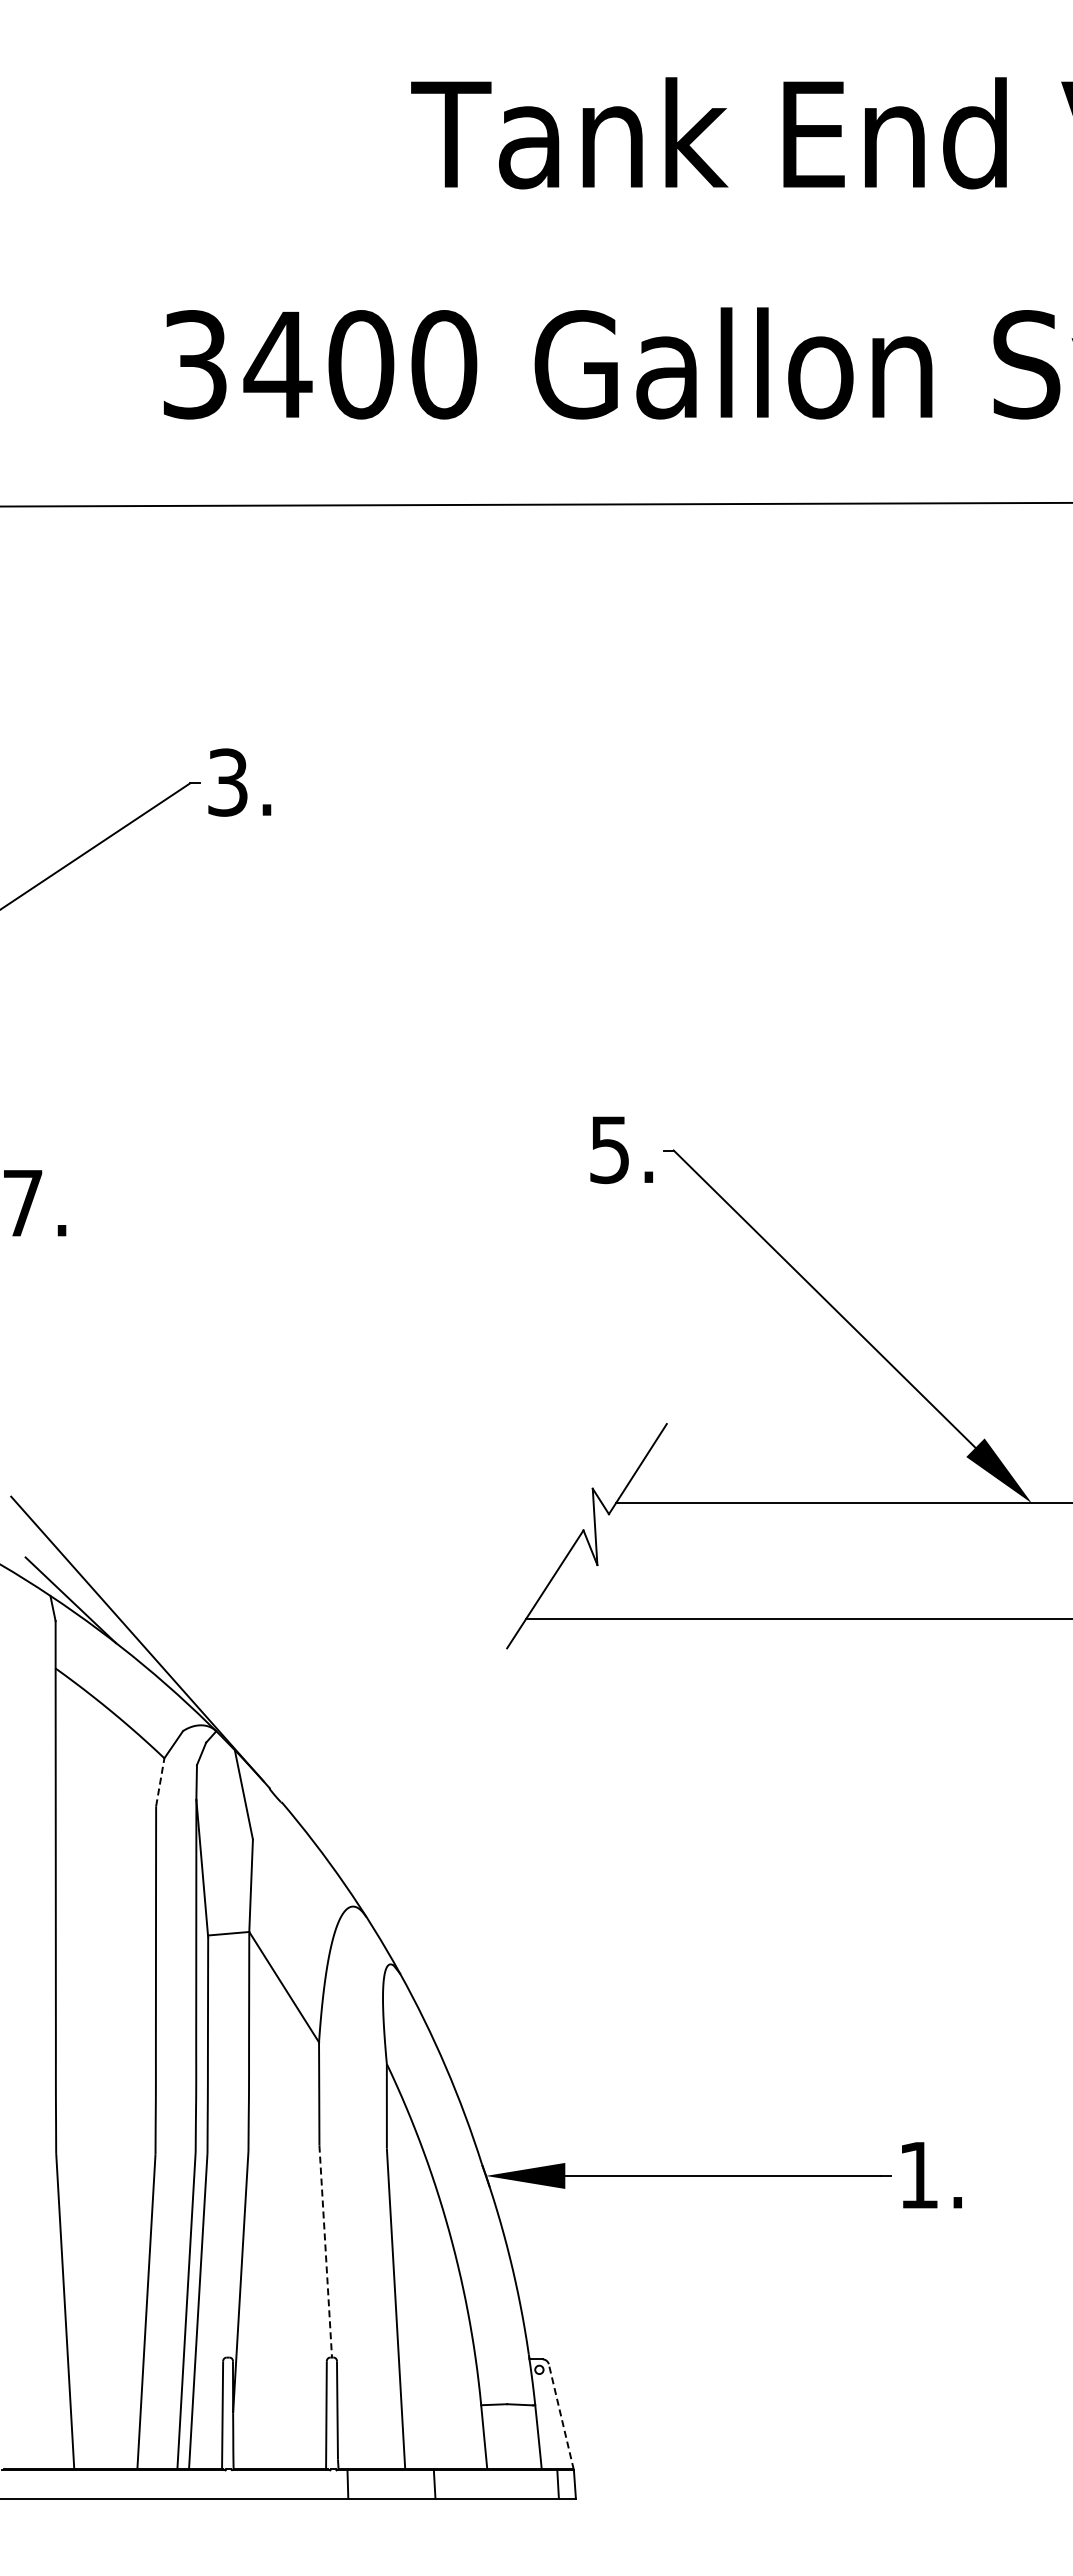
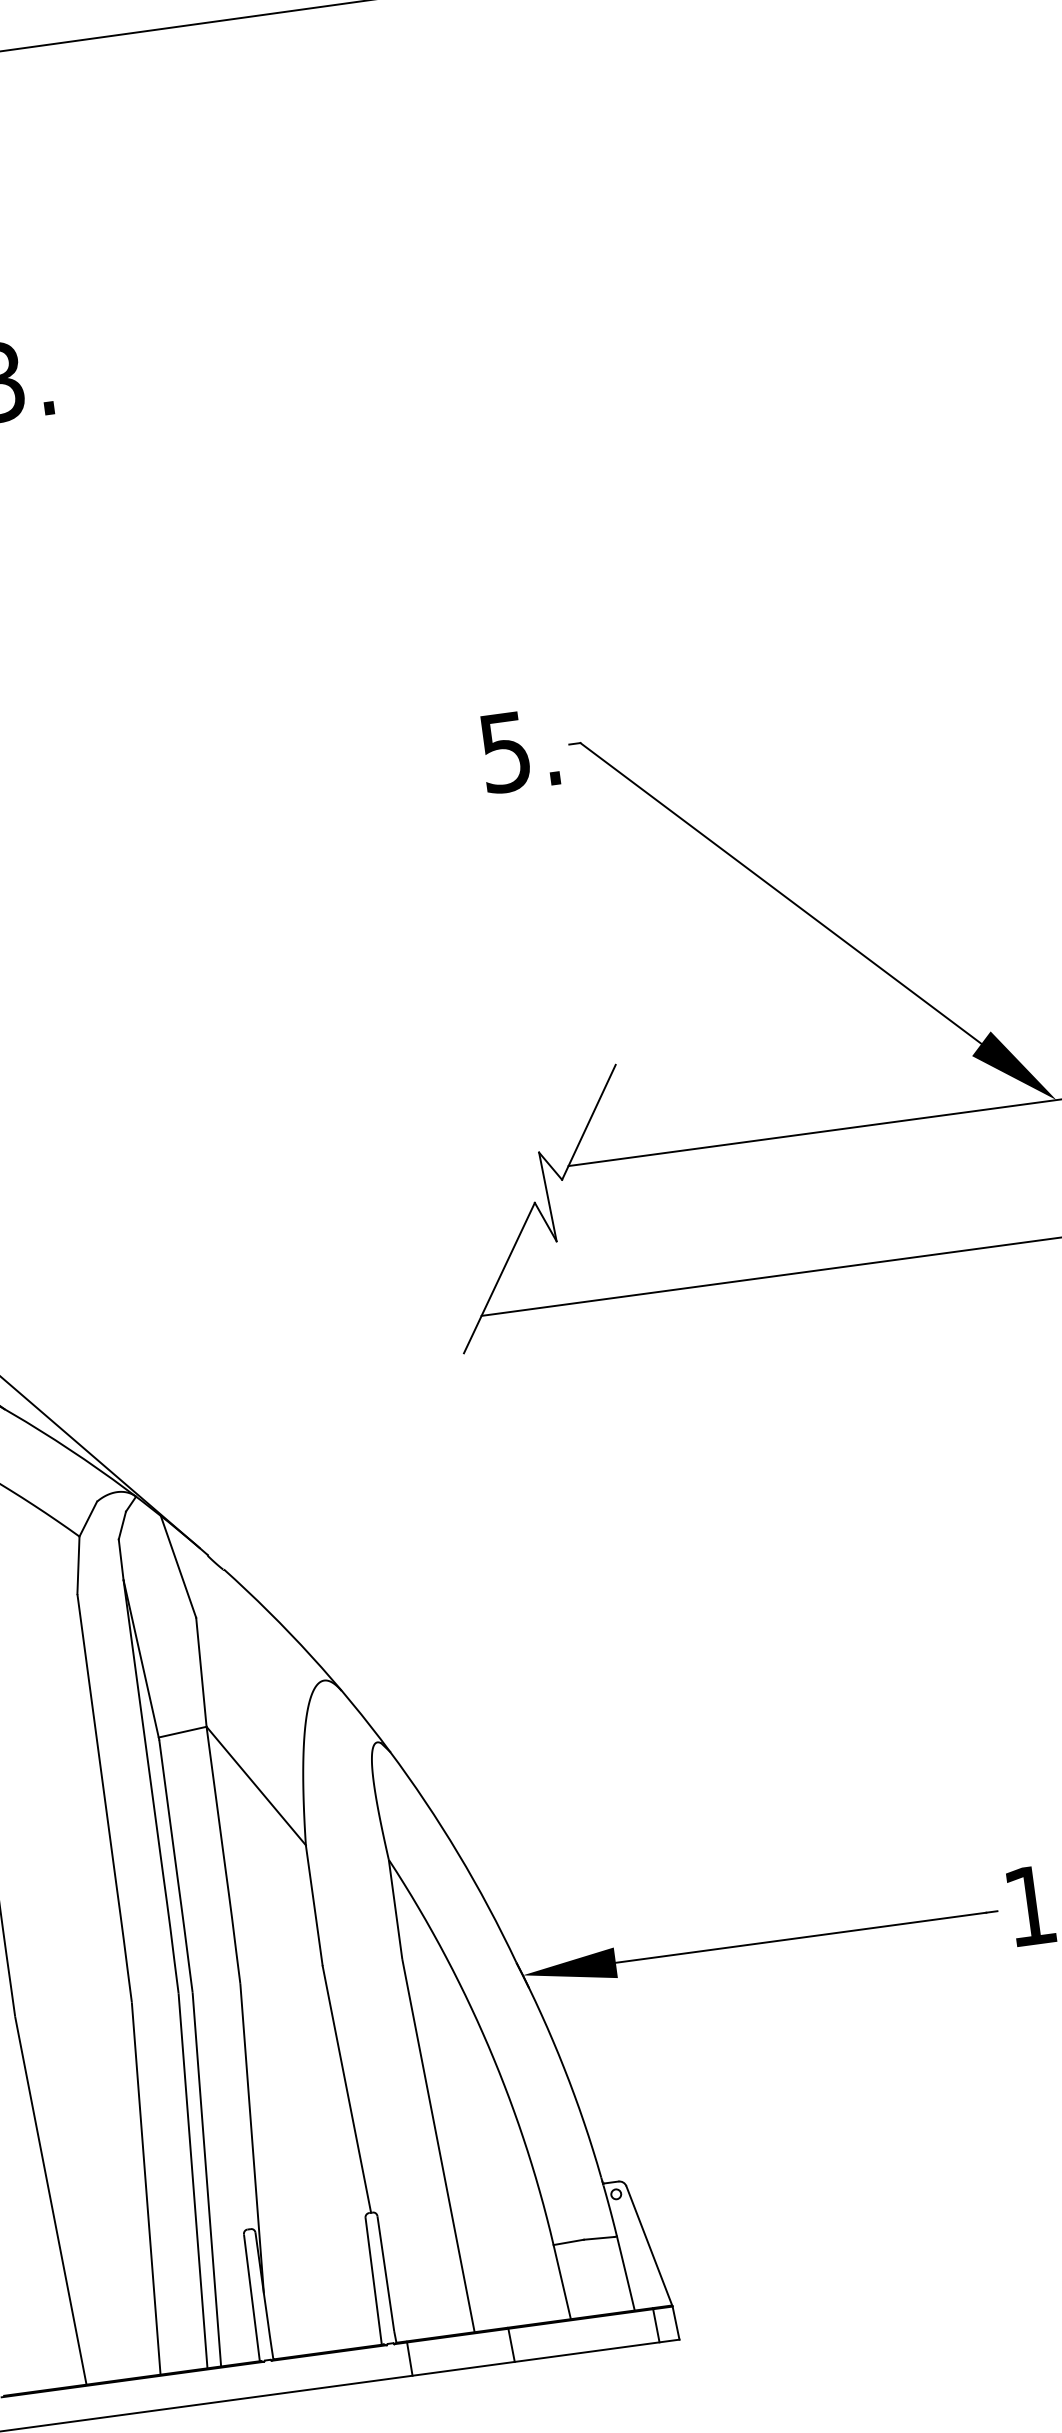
line: (160, 1781) -> (78, 1564), dashed -> solid
line: (325, 2252) -> (346, 2090), dashed -> solid
line: (561, 2416) -> (649, 2245), dashed -> solid

